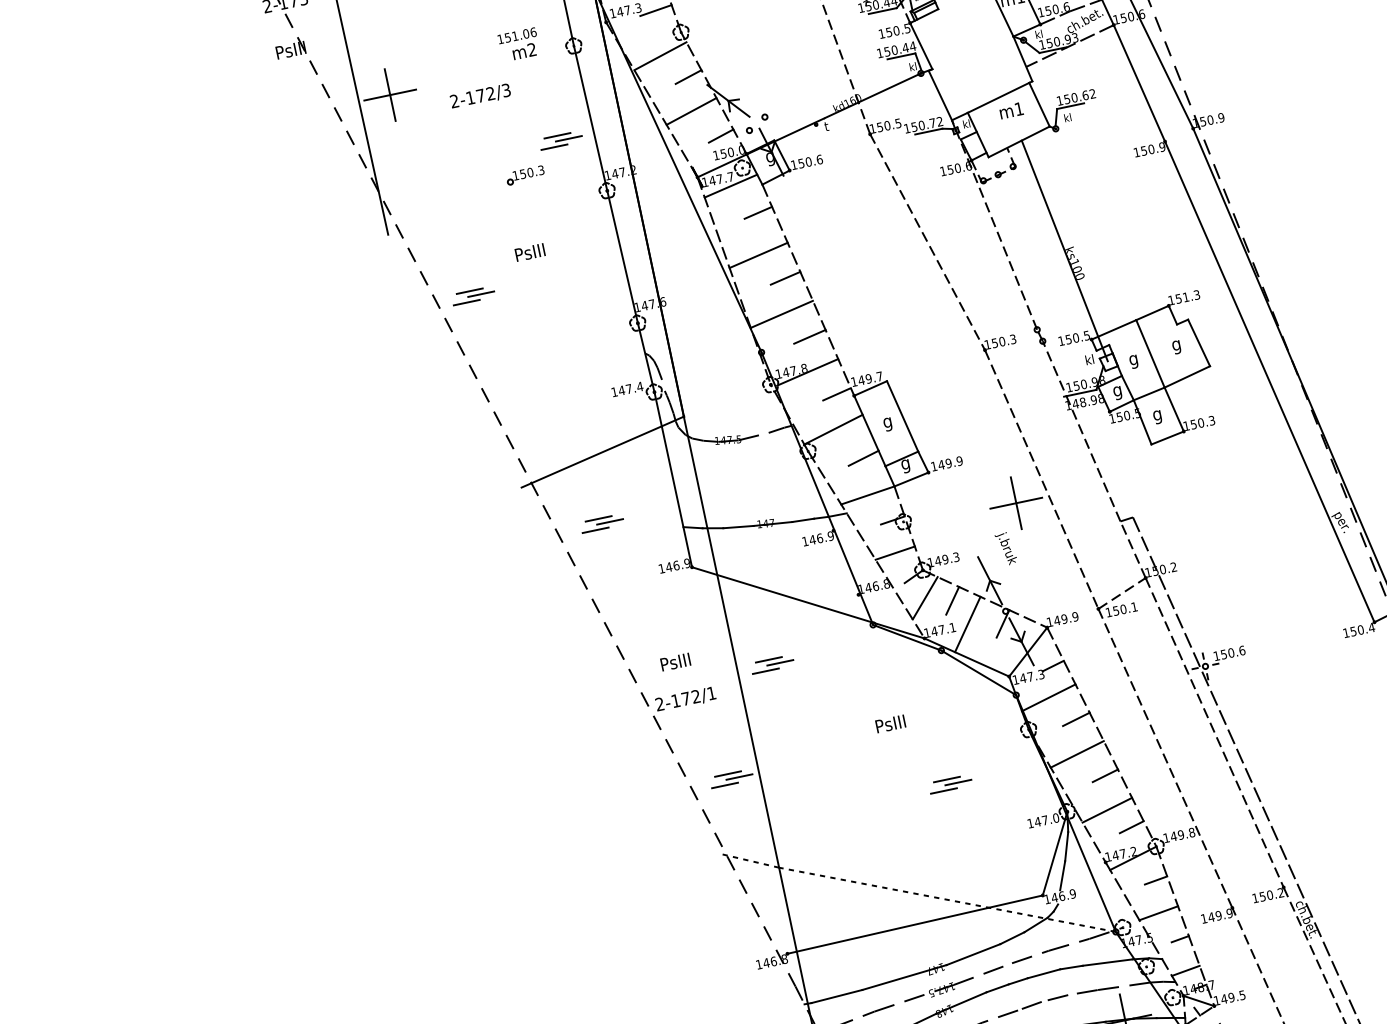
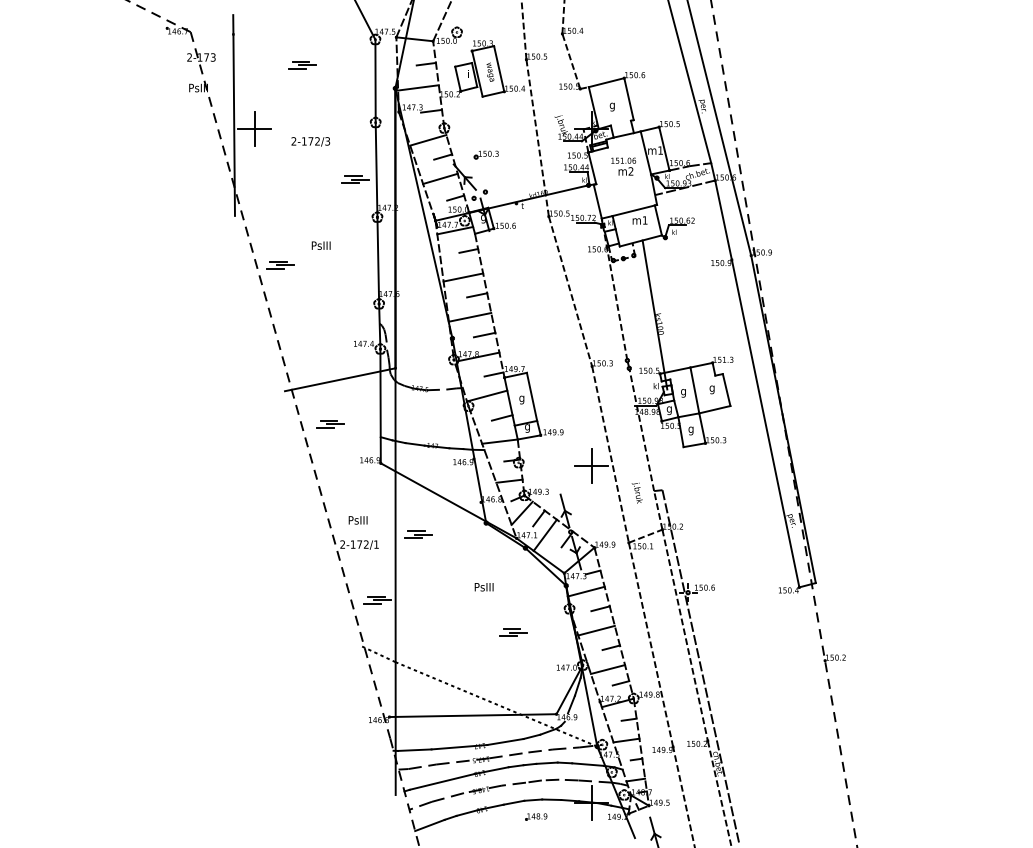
text: (518, 44) -> (623, 166), moved
part: (523, 175) -> (485, 154), moved
text: (1004, 548) -> (636, 492), moved

